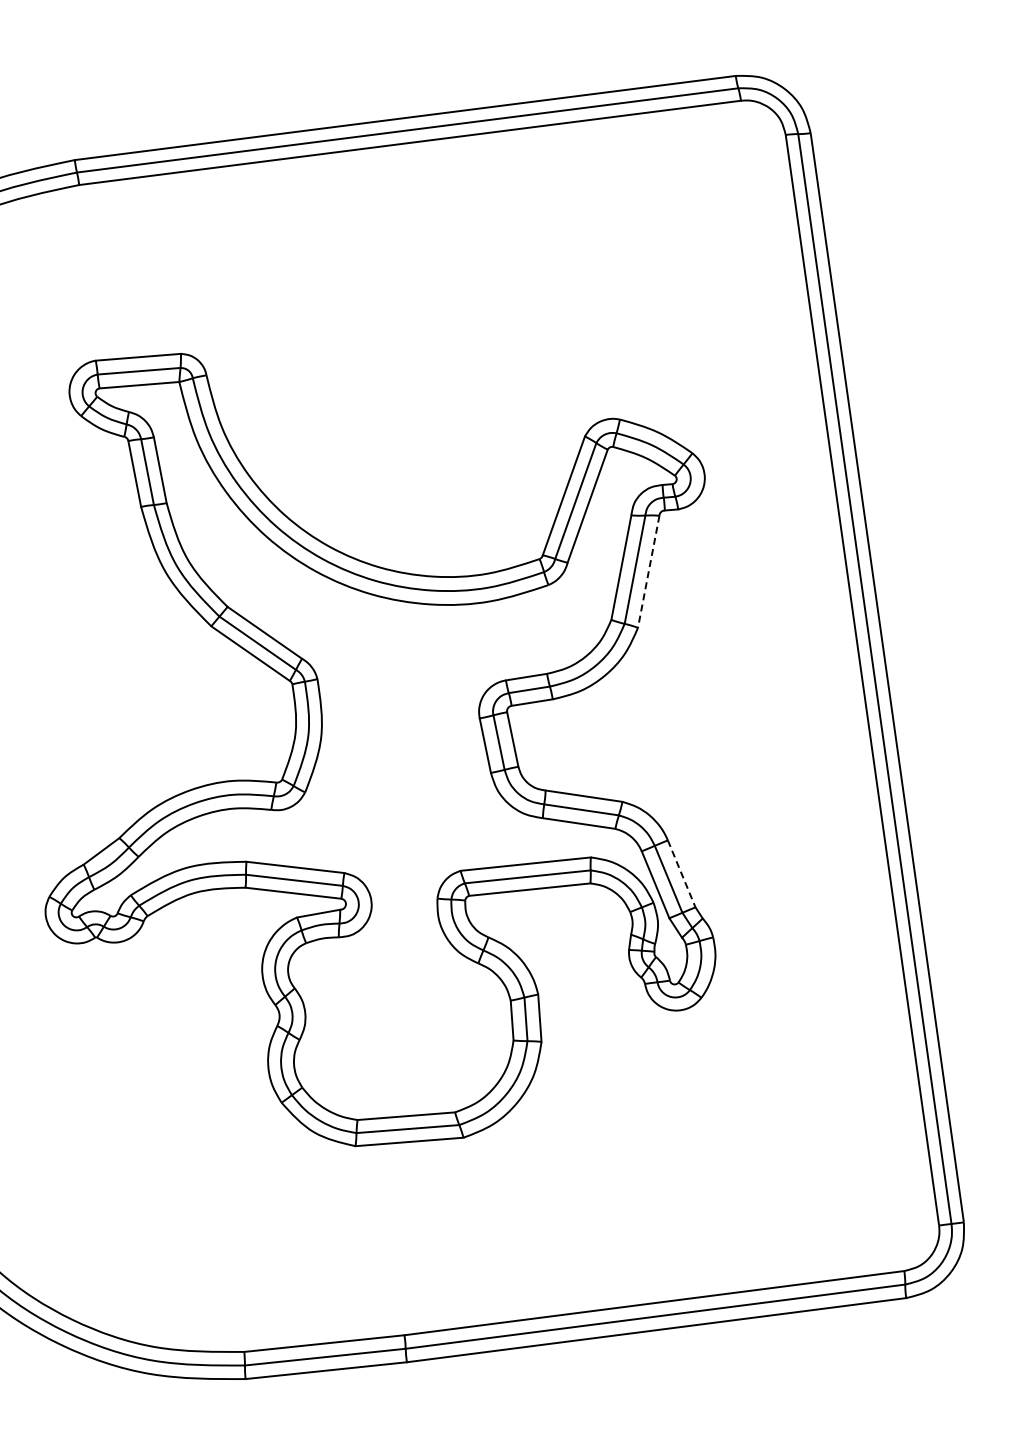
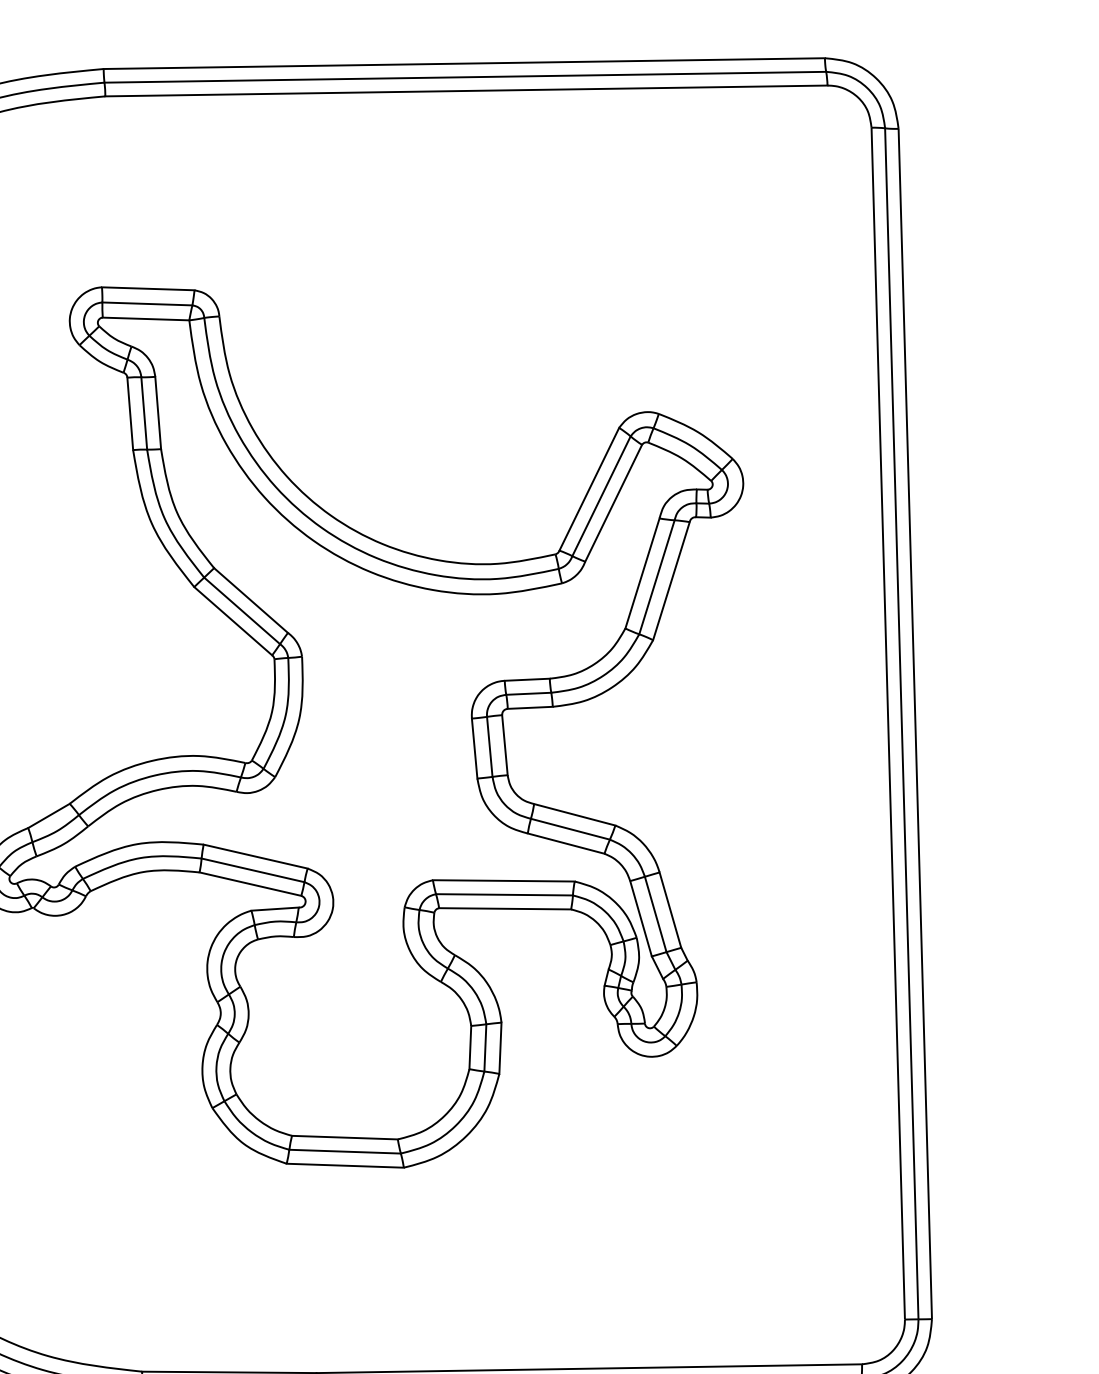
line: (648, 572) -> (671, 581), dashed -> solid
line: (681, 874) -> (670, 910), dashed -> solid

